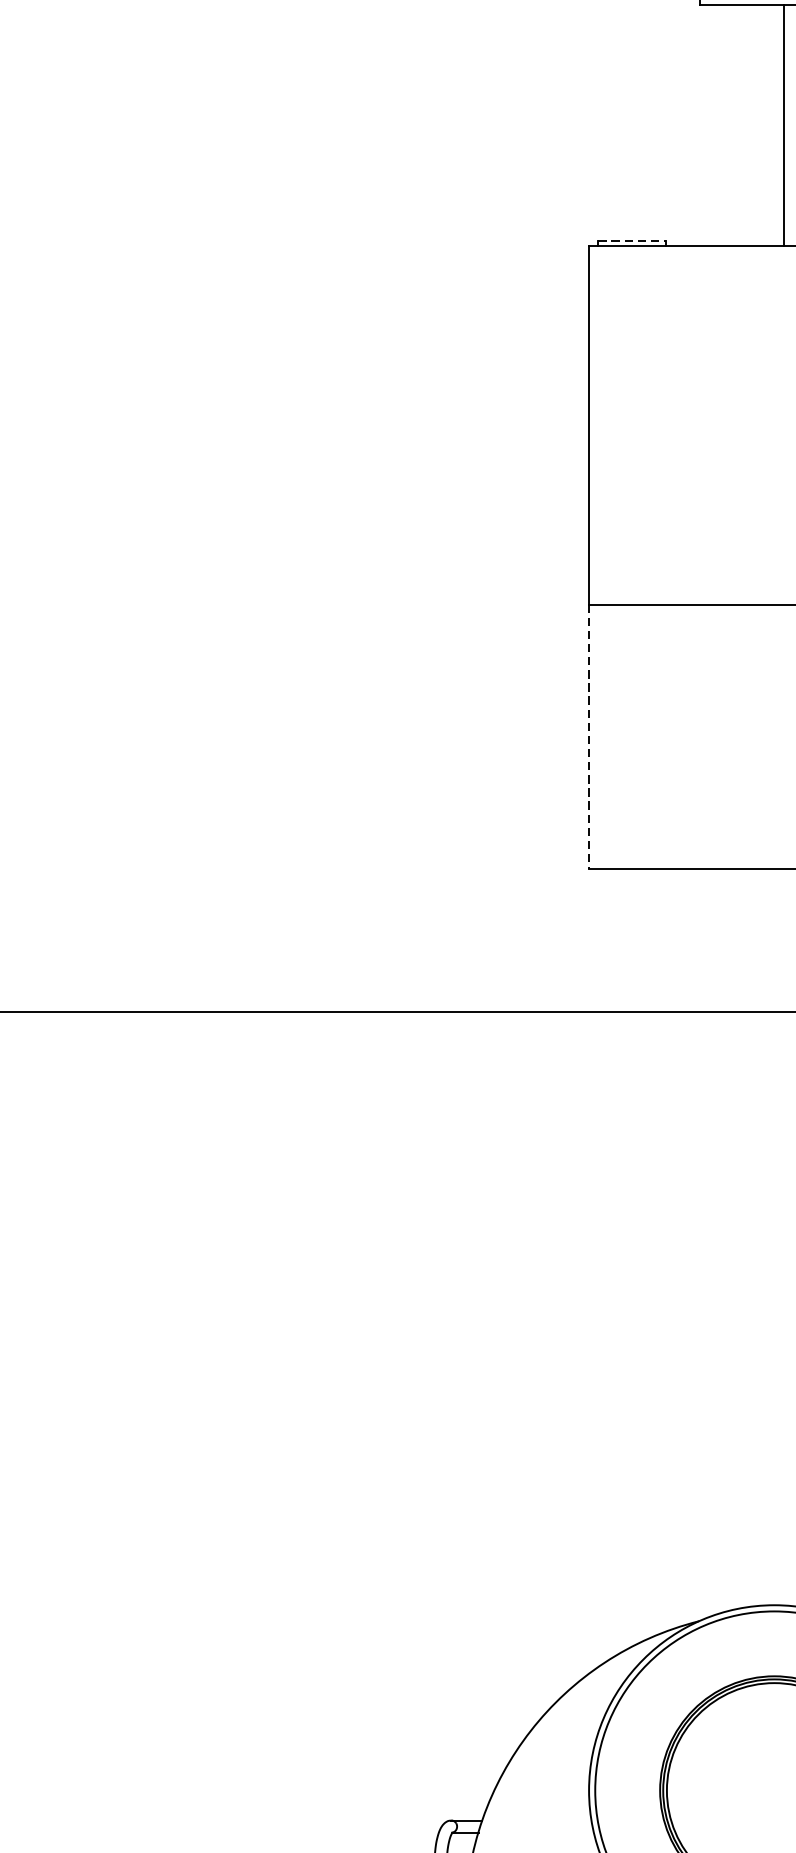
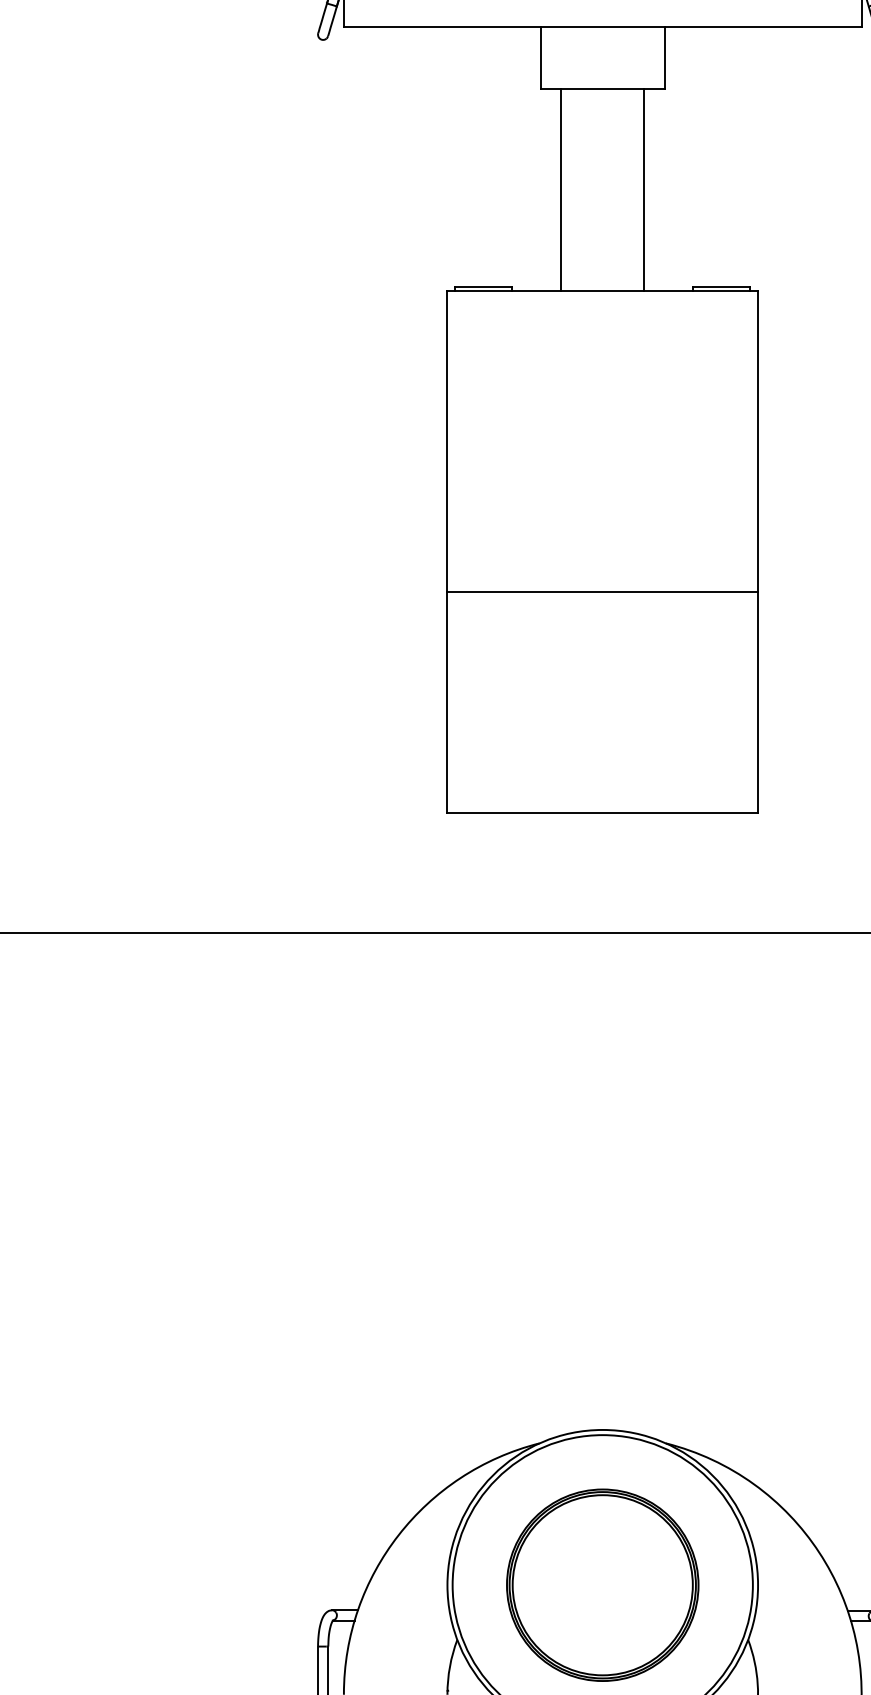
line: (783, 125) -> (561, 190), moved
line: (633, 240) -> (484, 286), dashed -> solid
line: (589, 736) -> (447, 702), dashed -> solid

